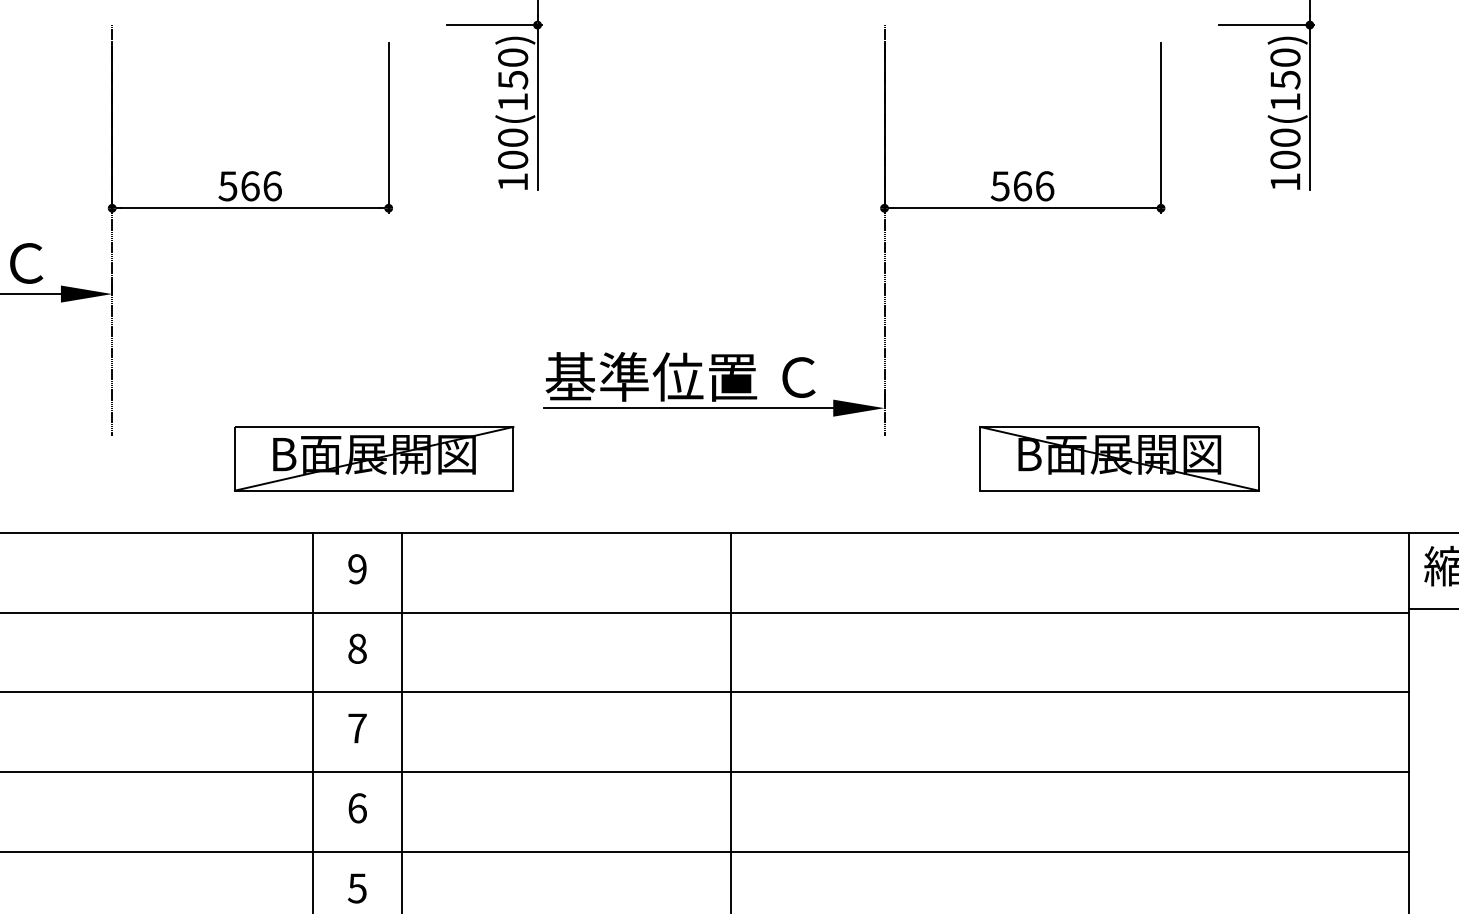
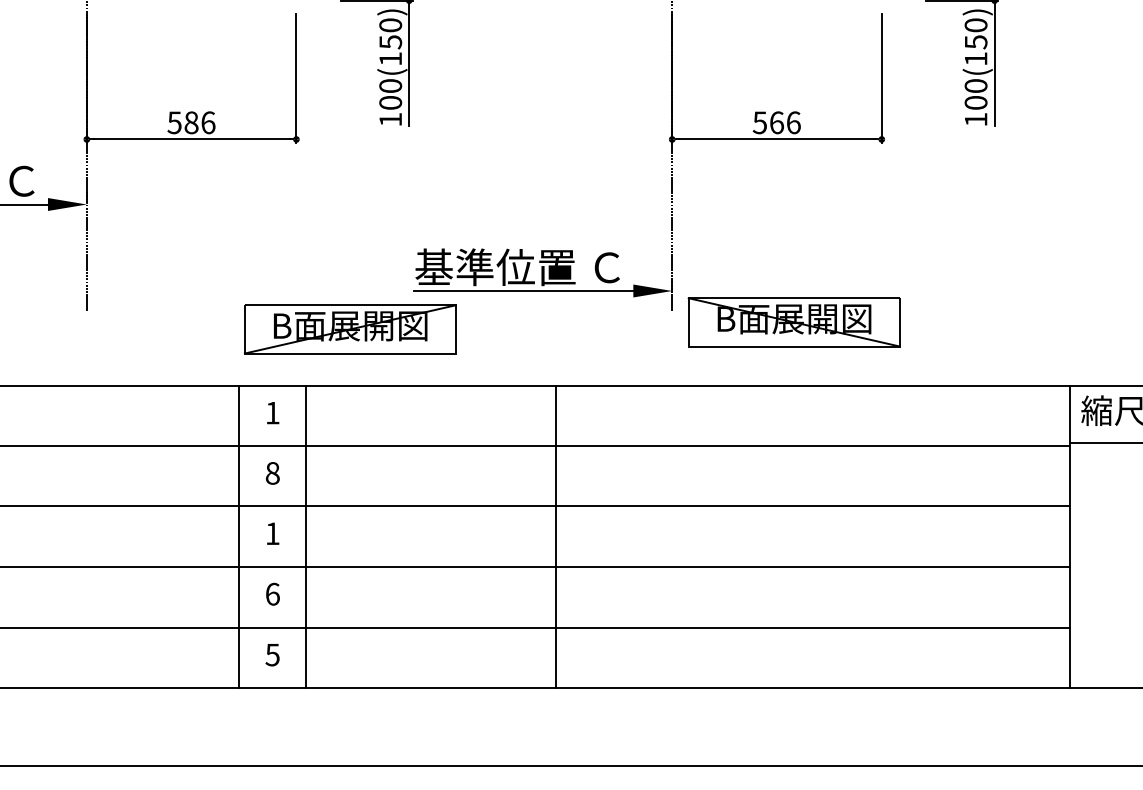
text: (250, 185) -> (191, 122), 566 -> 586
part: (374, 458) -> (350, 329), moved
part: (1118, 458) -> (793, 322), moved
text: (357, 568) -> (272, 412), 9 -> 1
text: (357, 728) -> (272, 533), 7 -> 1

